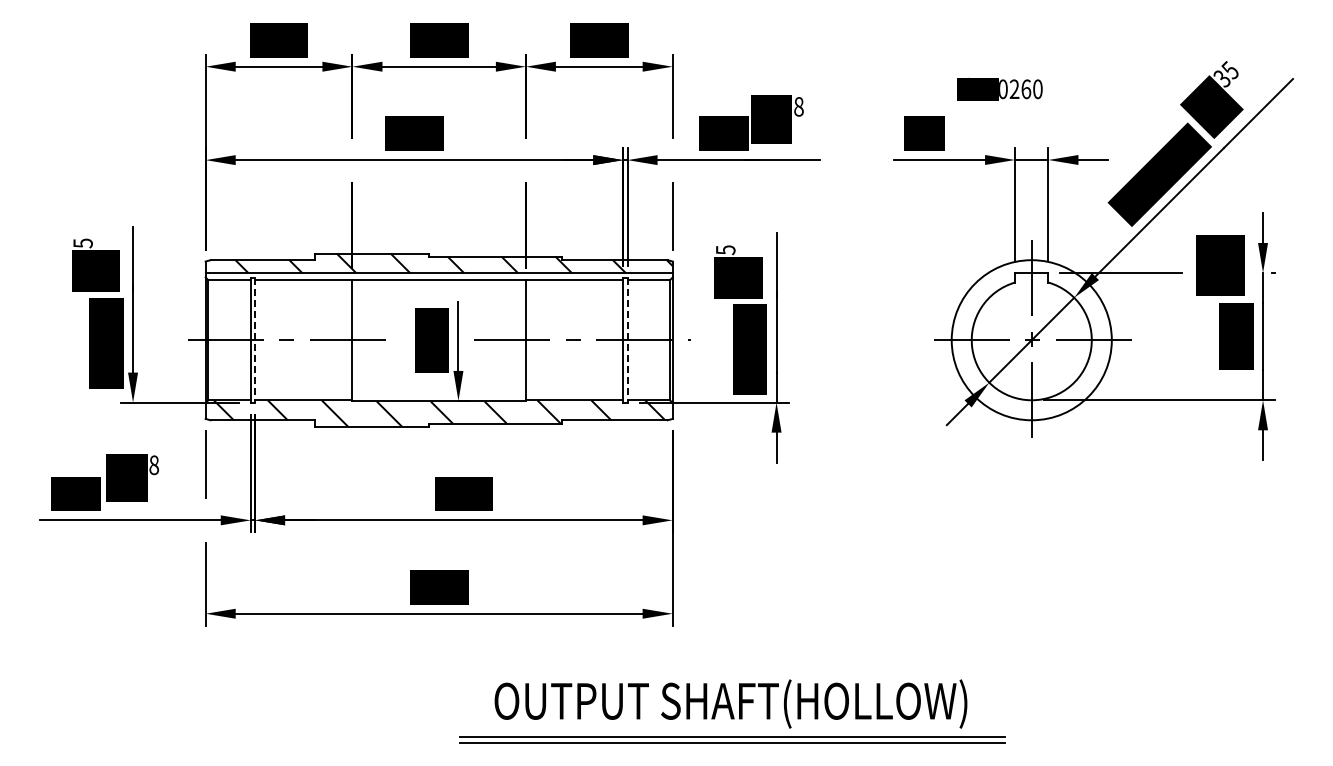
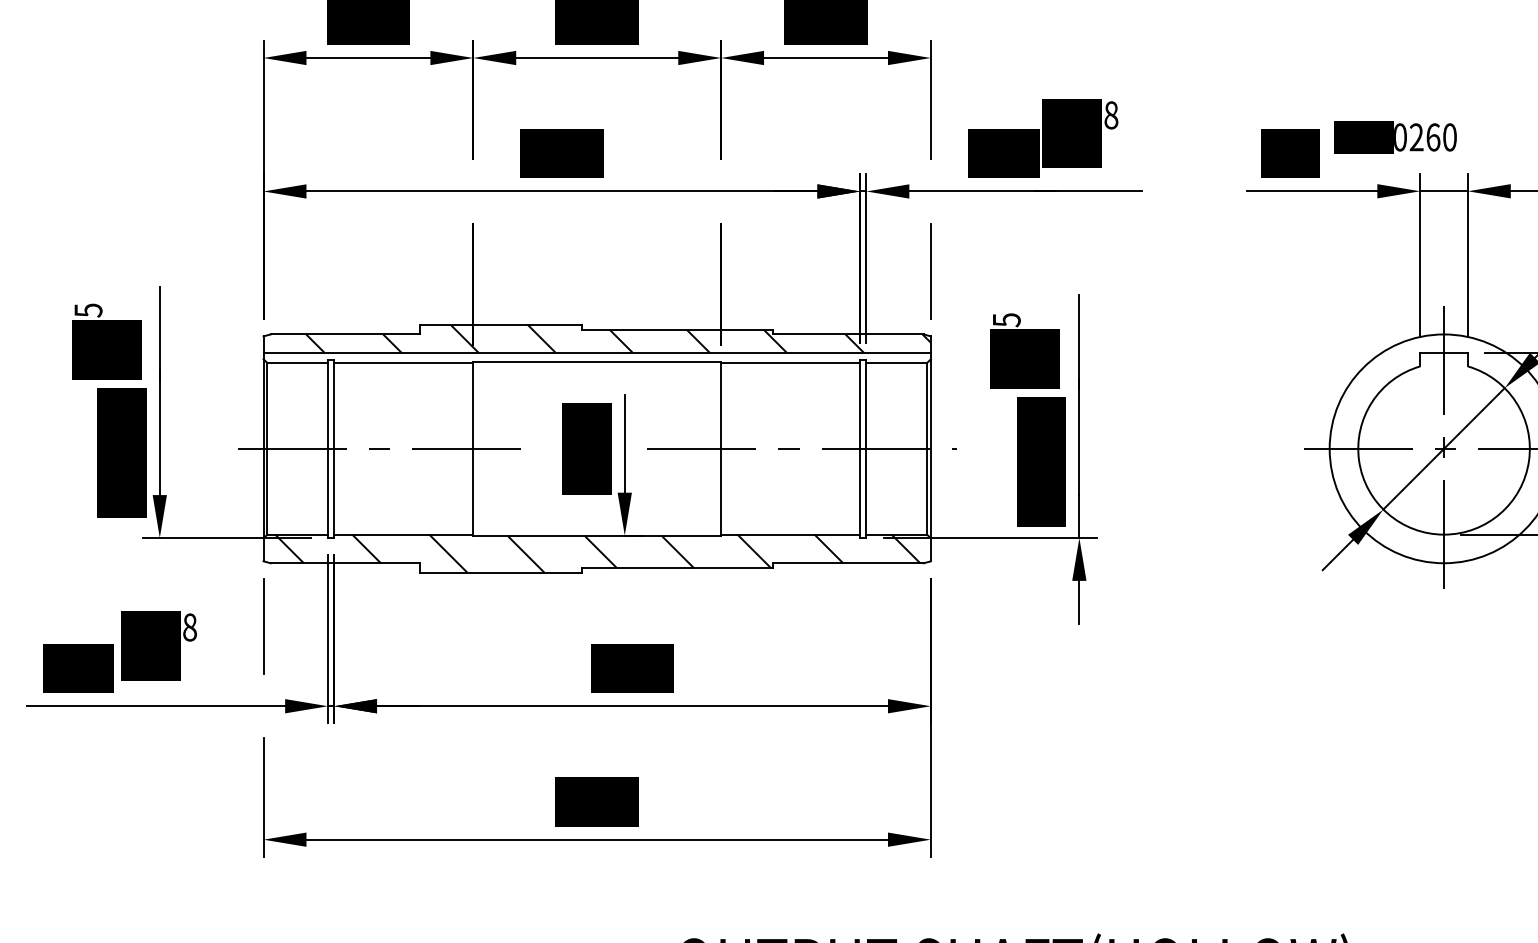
text: (999, 88) -> (1395, 136), moved
line: (255, 340) -> (334, 449), dashed -> solid
line: (627, 340) -> (866, 449), dashed -> solid

